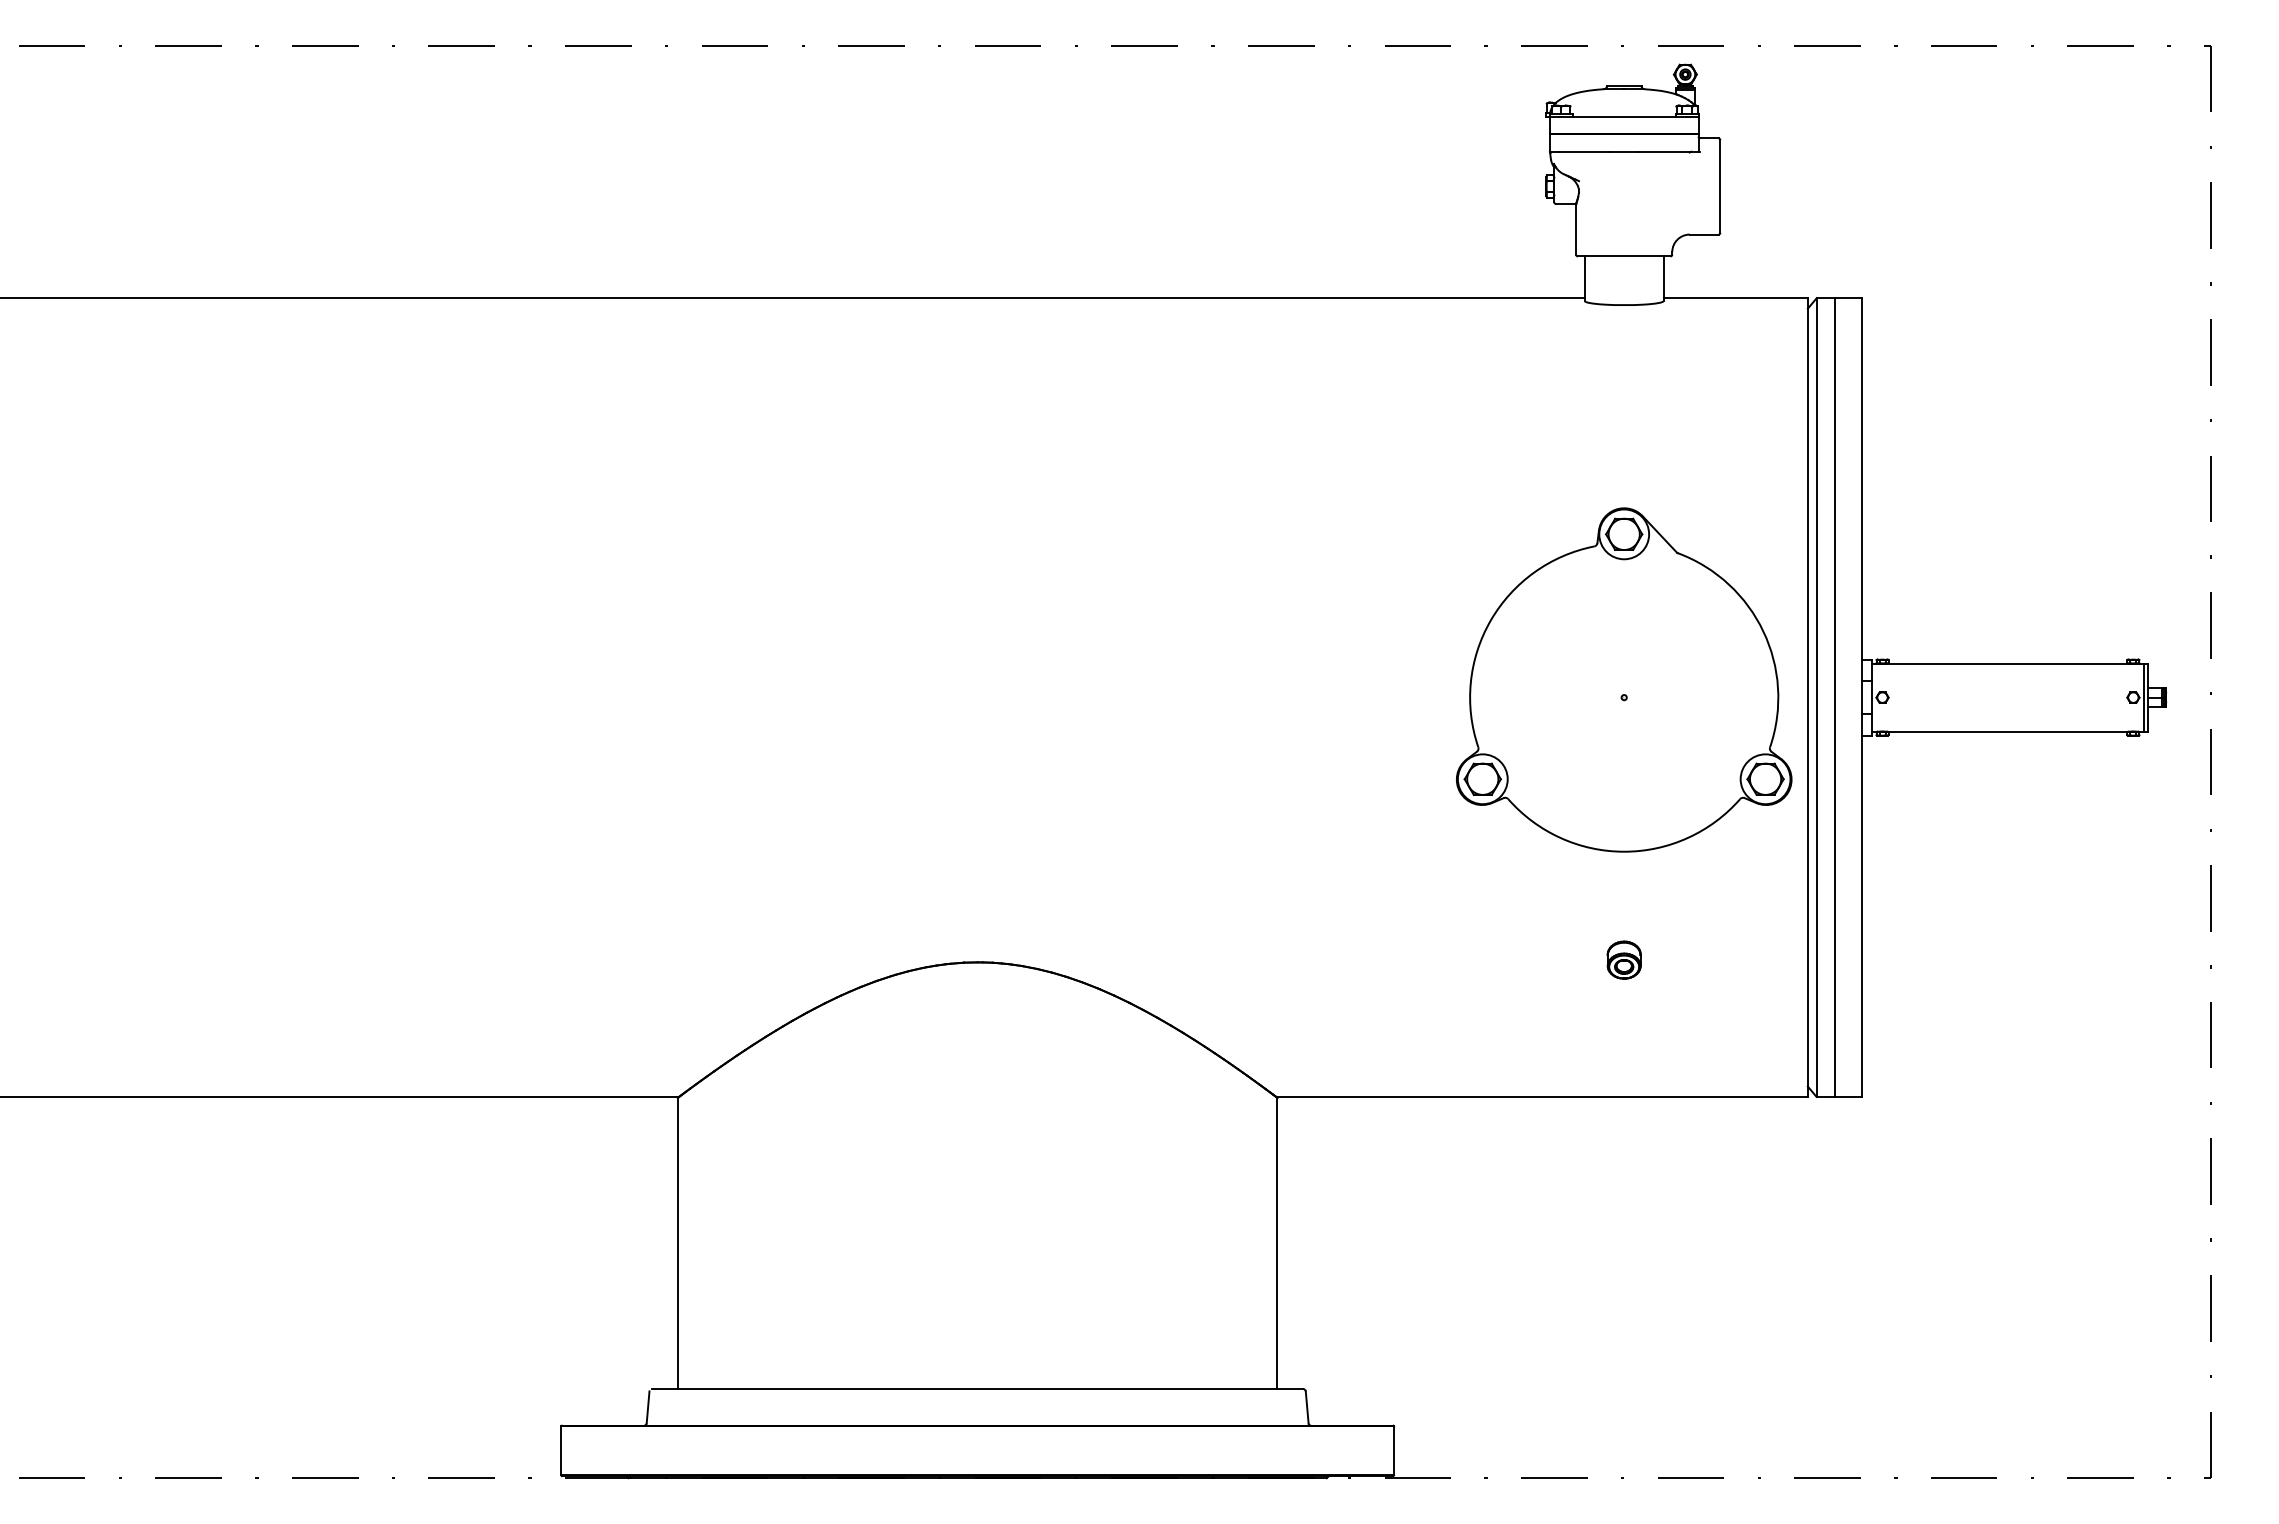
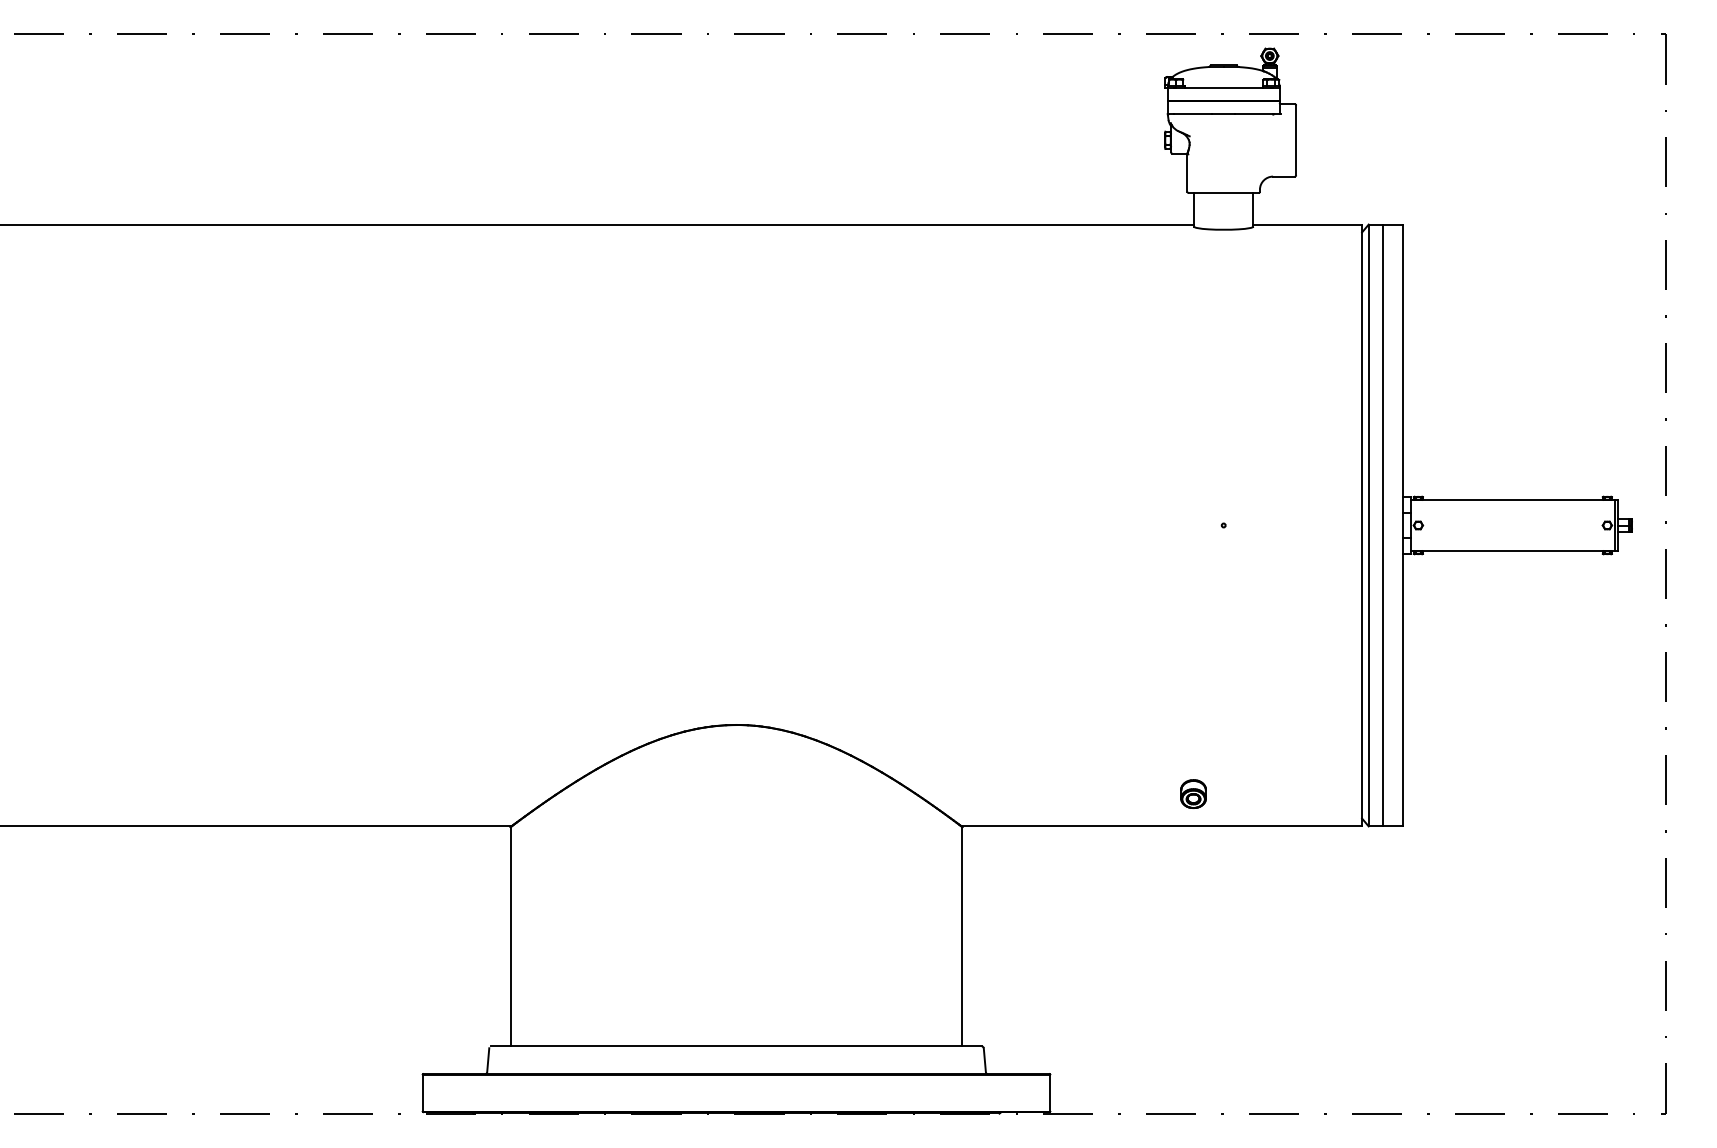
part: (1624, 679) -> (1223, 511), removed
part: (1623, 959) -> (1193, 793), moved

